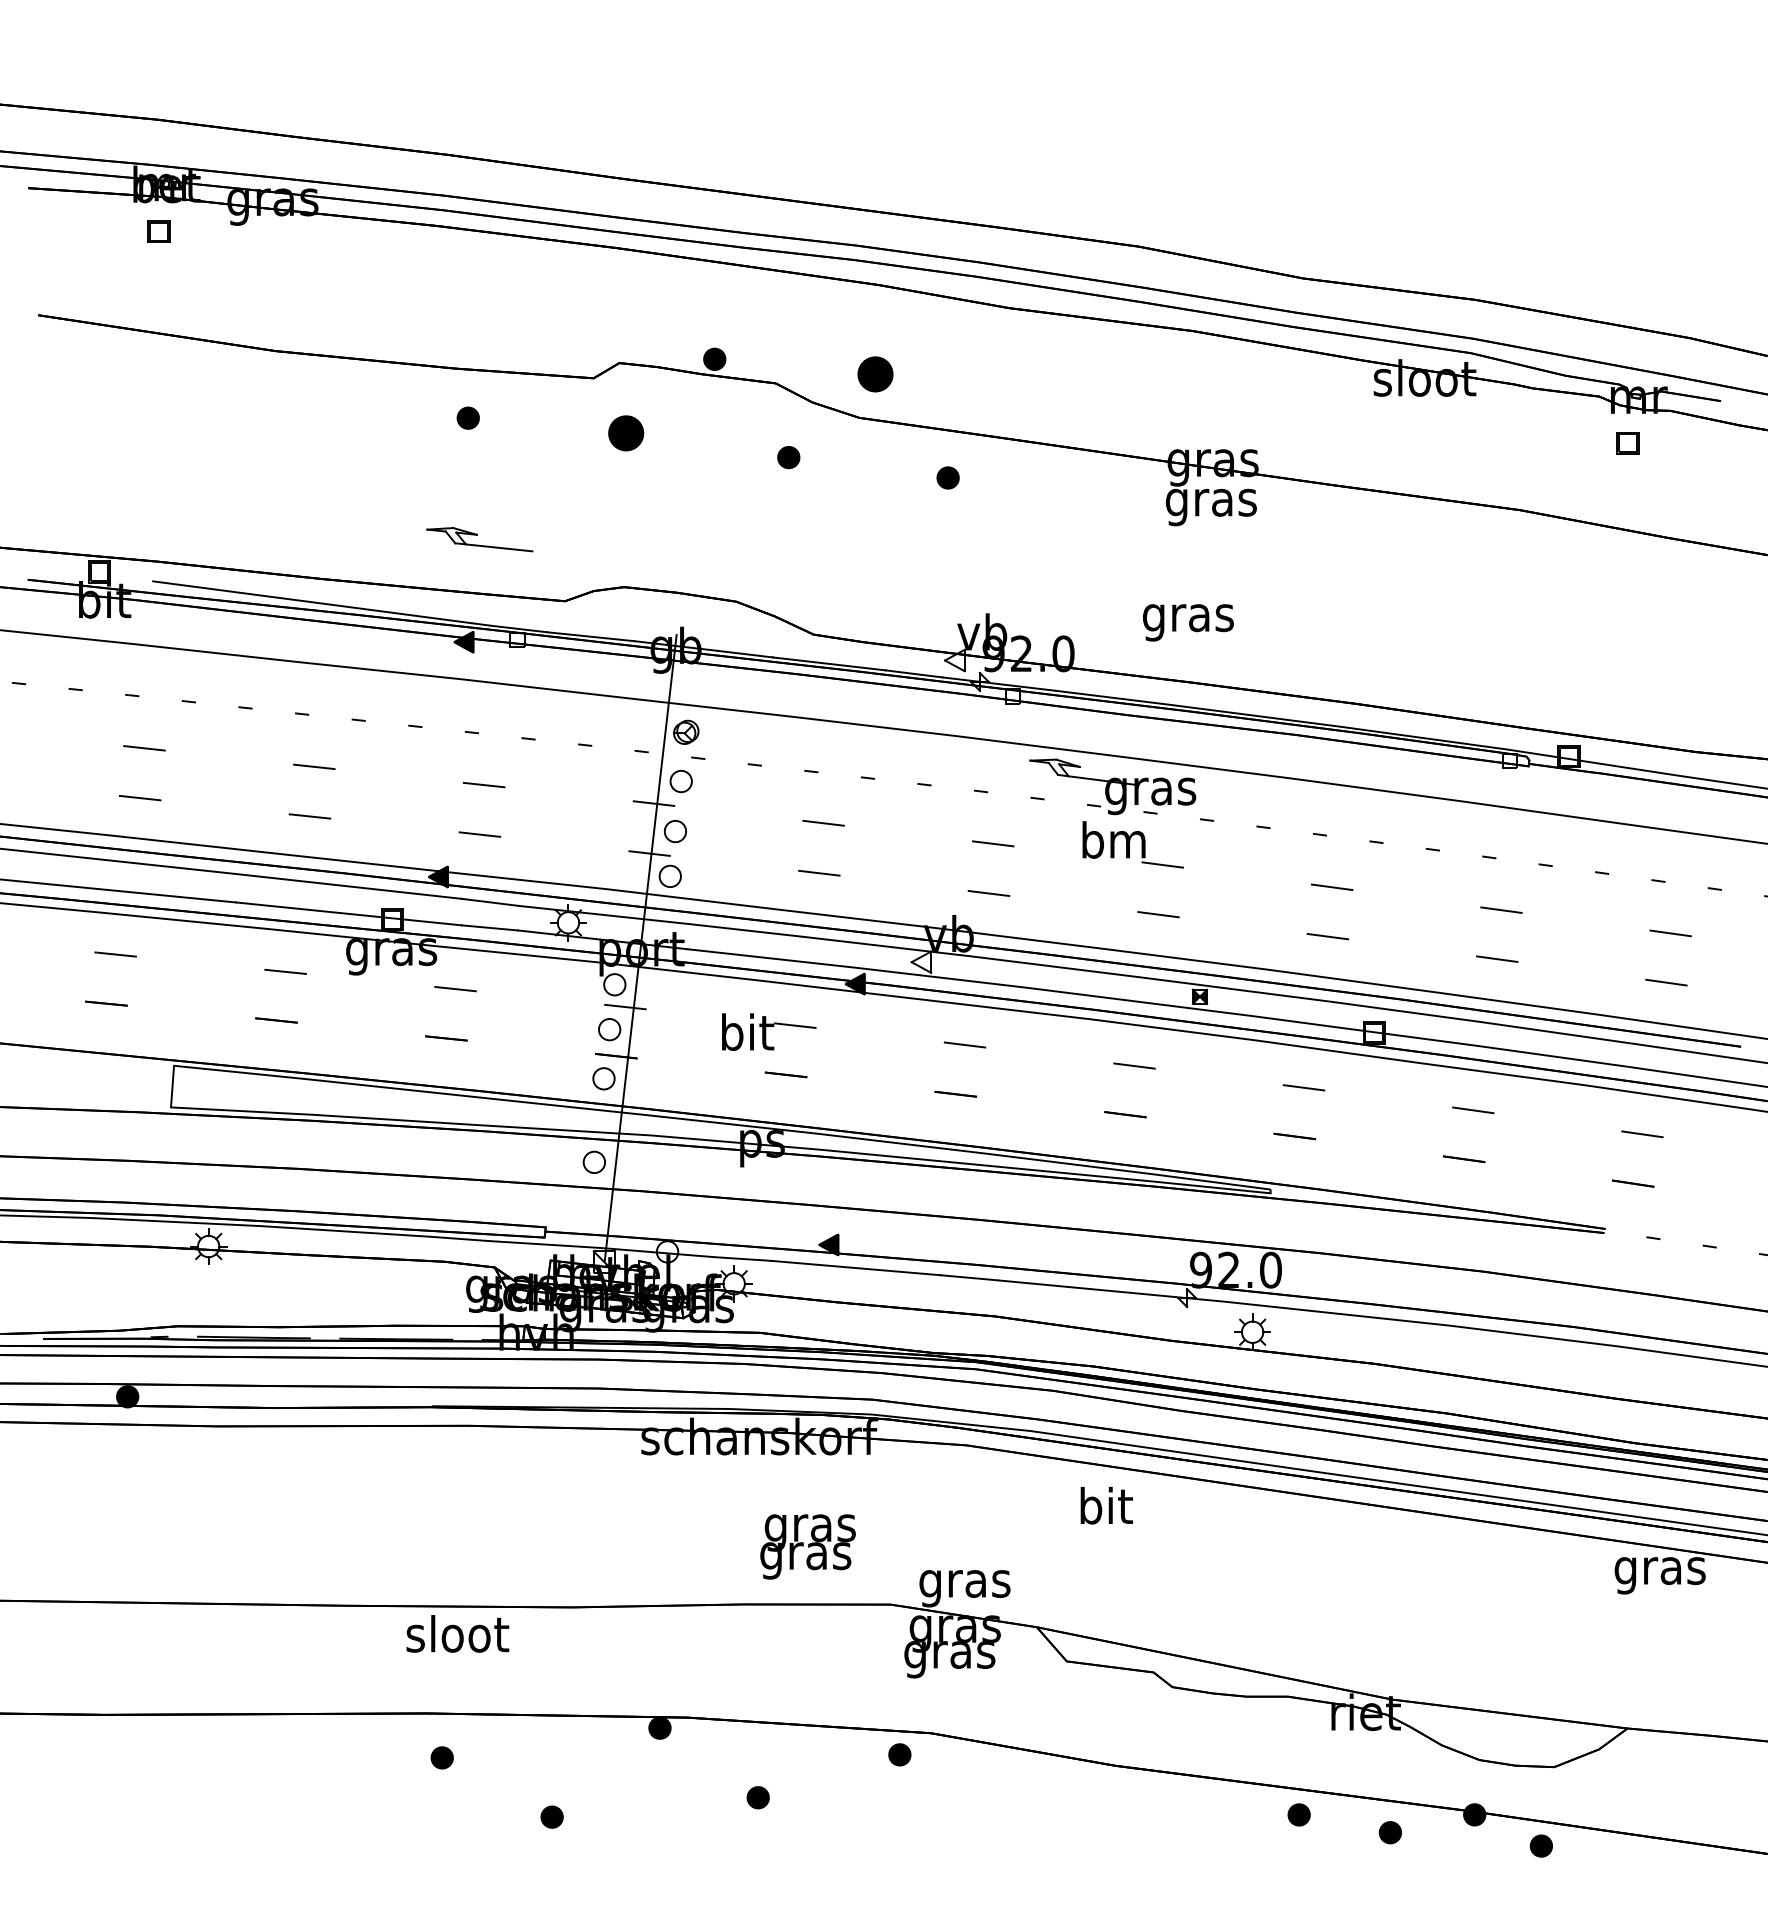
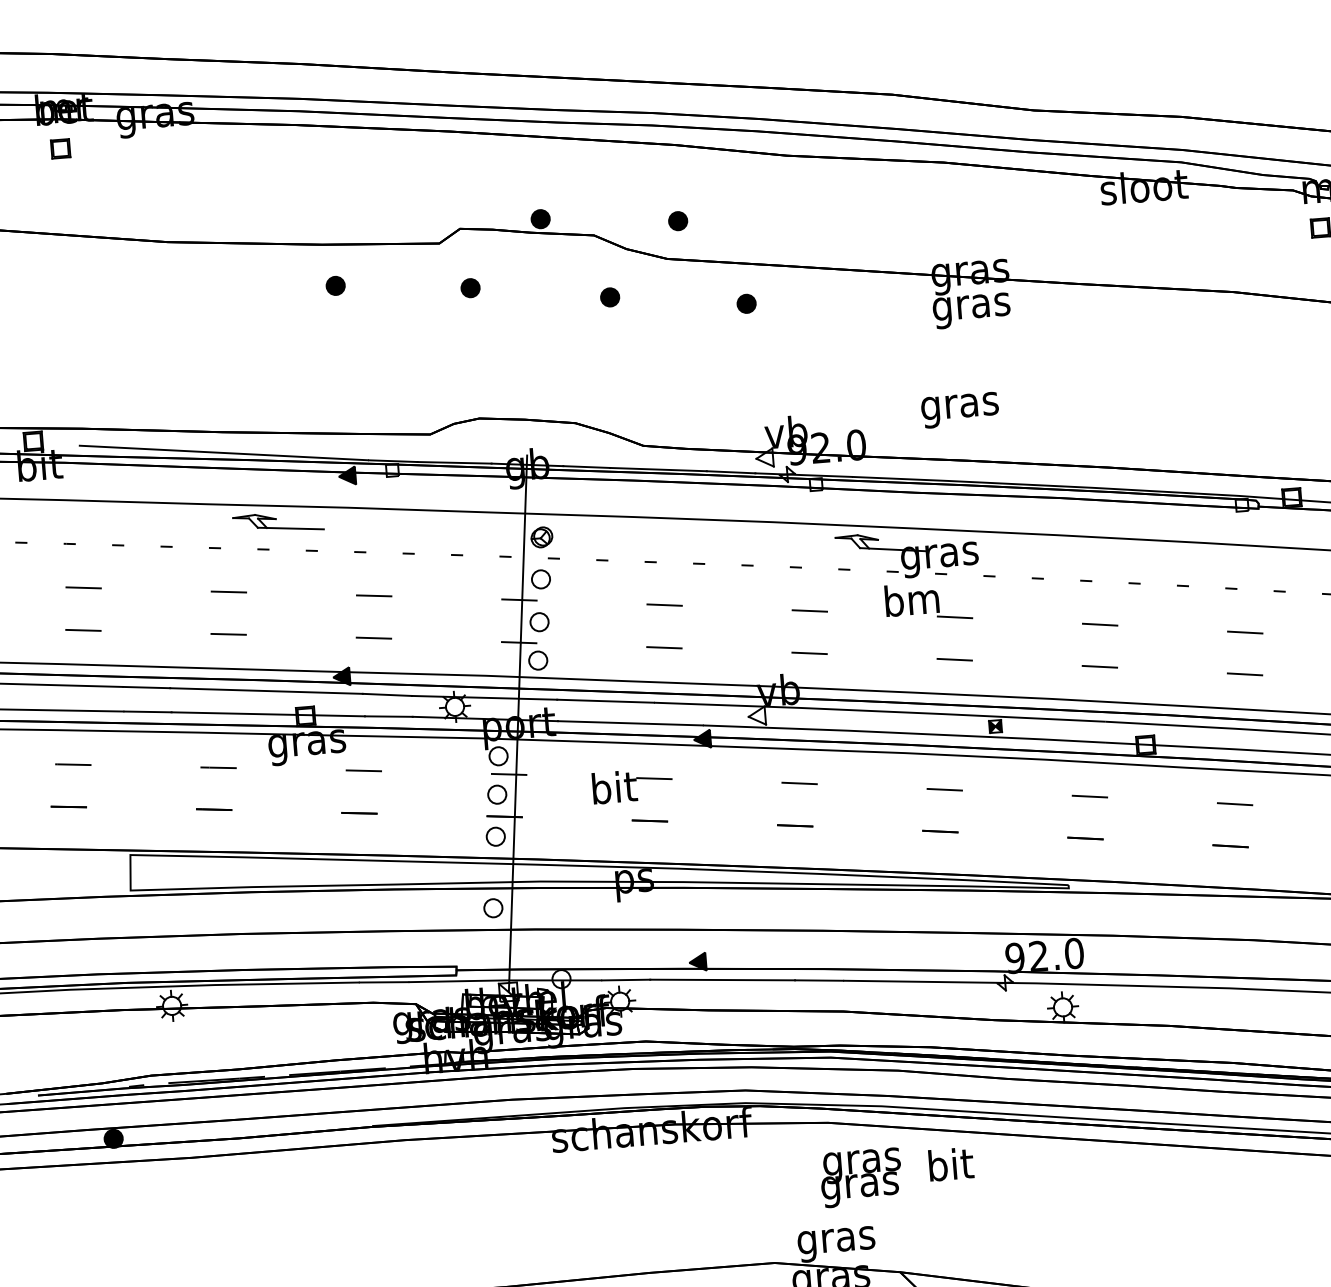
part: (875, 374) -> (677, 221), size x0.62
part: (625, 433) -> (470, 288), size x0.62
part: (479, 539) -> (278, 522), moved
text: (807, 1546) -> (860, 1177), moved

